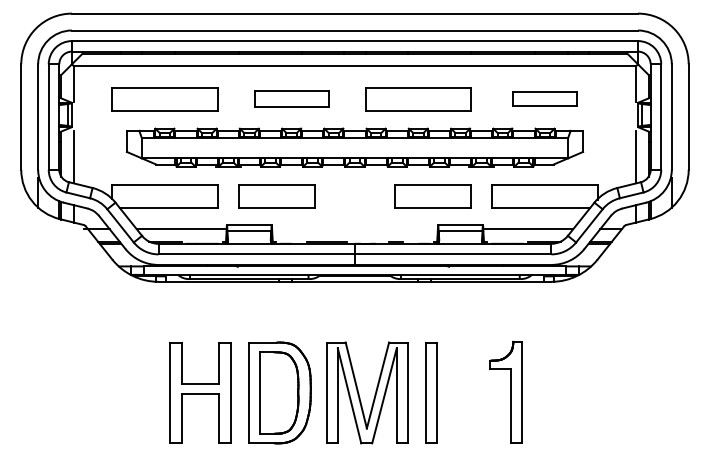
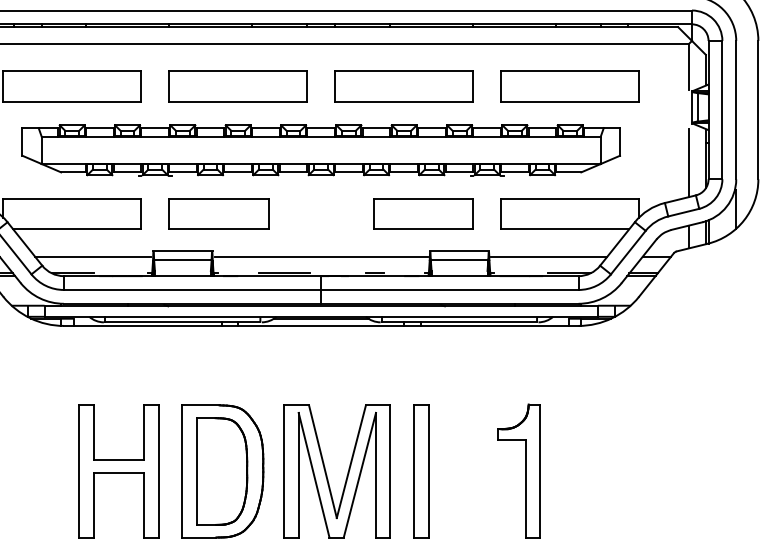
part: (291, 99) -> (238, 87), size x1.43
part: (544, 99) -> (569, 87), size x1.67
line: (354, 229) -> (320, 257), added

